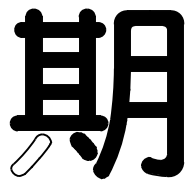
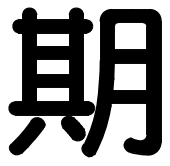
fill: (31, 155) -> (27, 136), added

